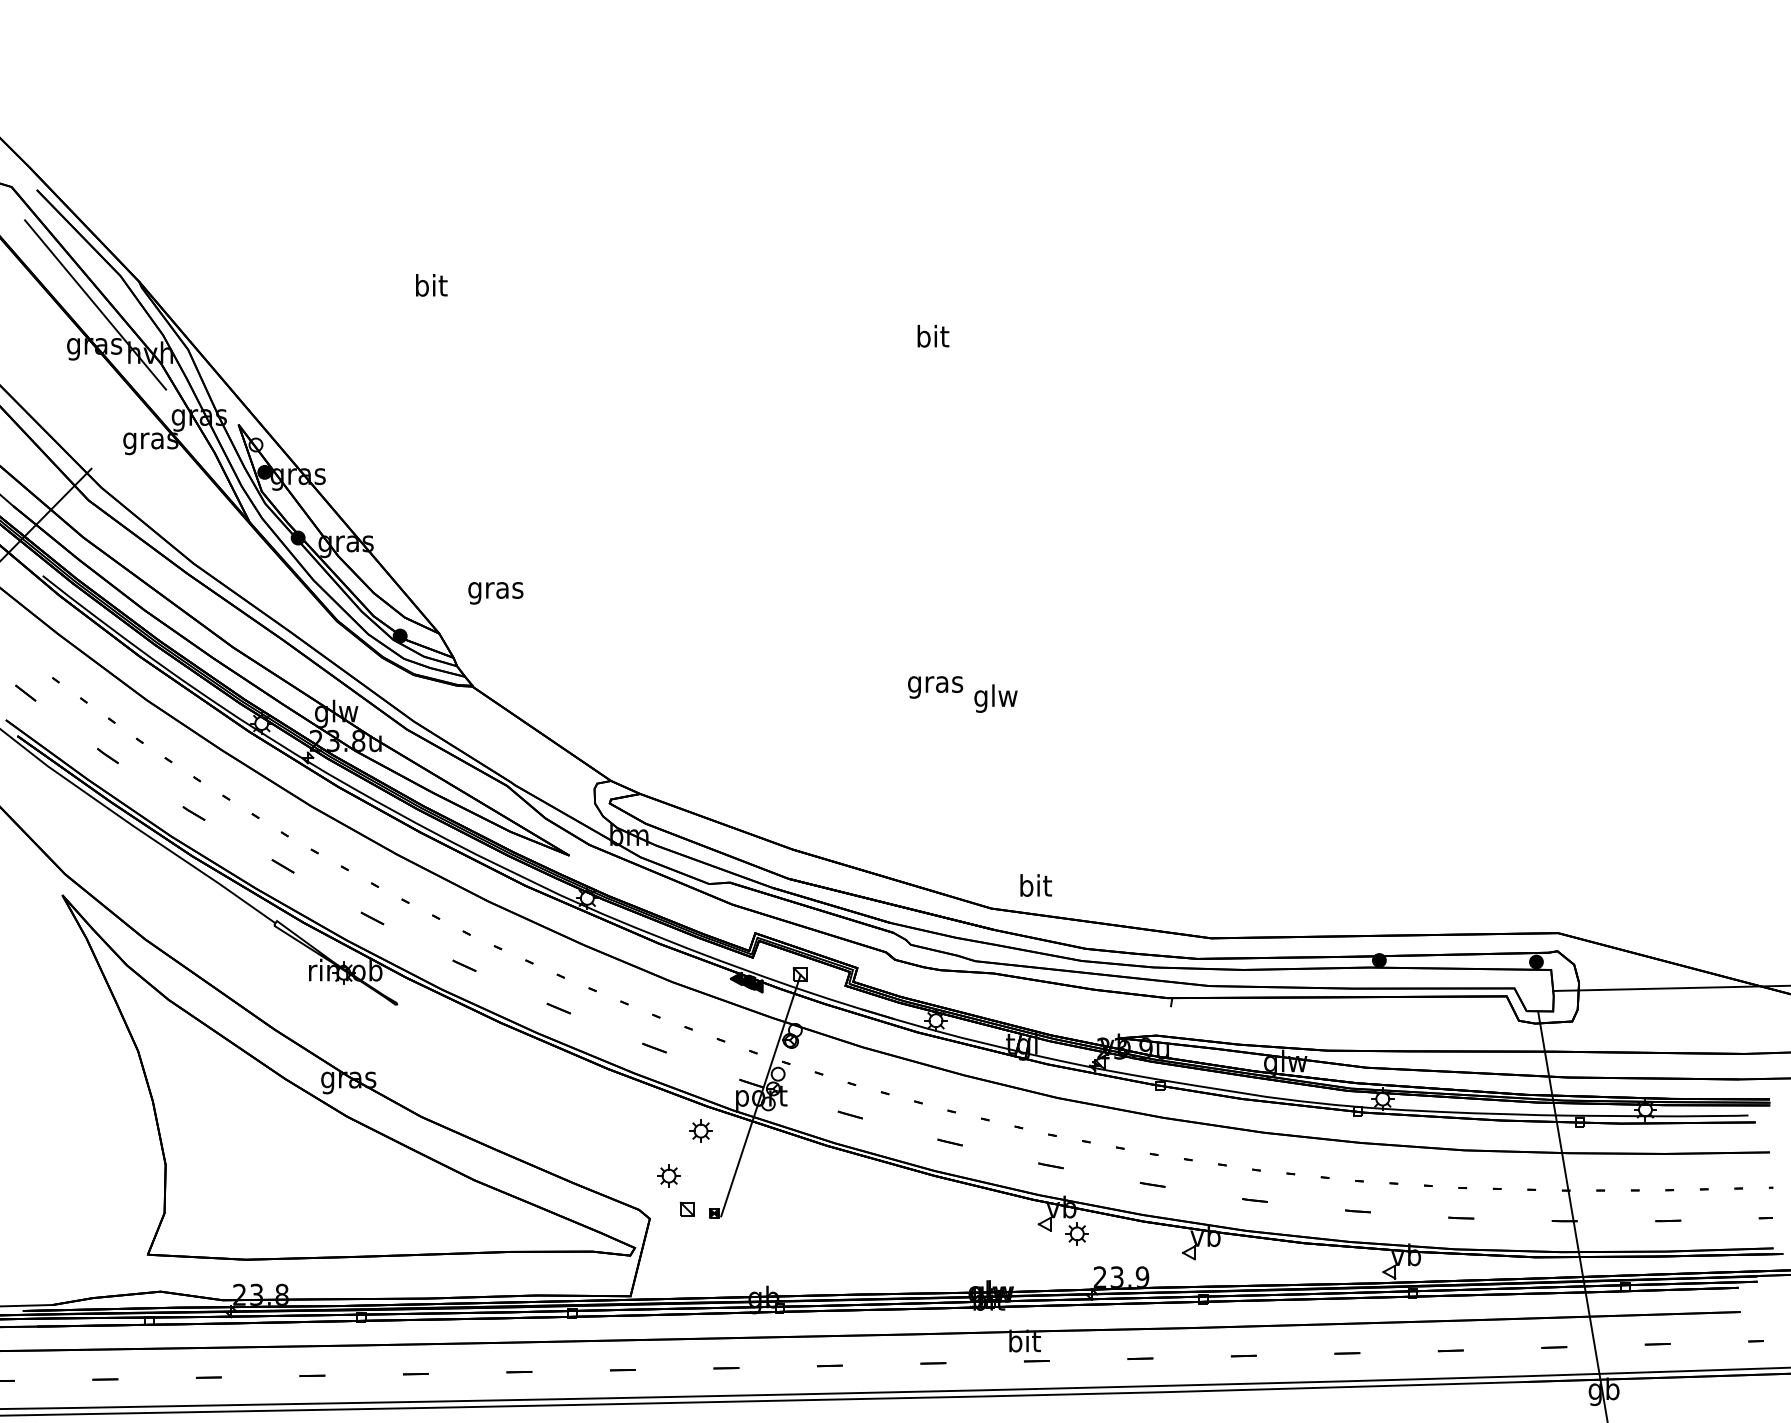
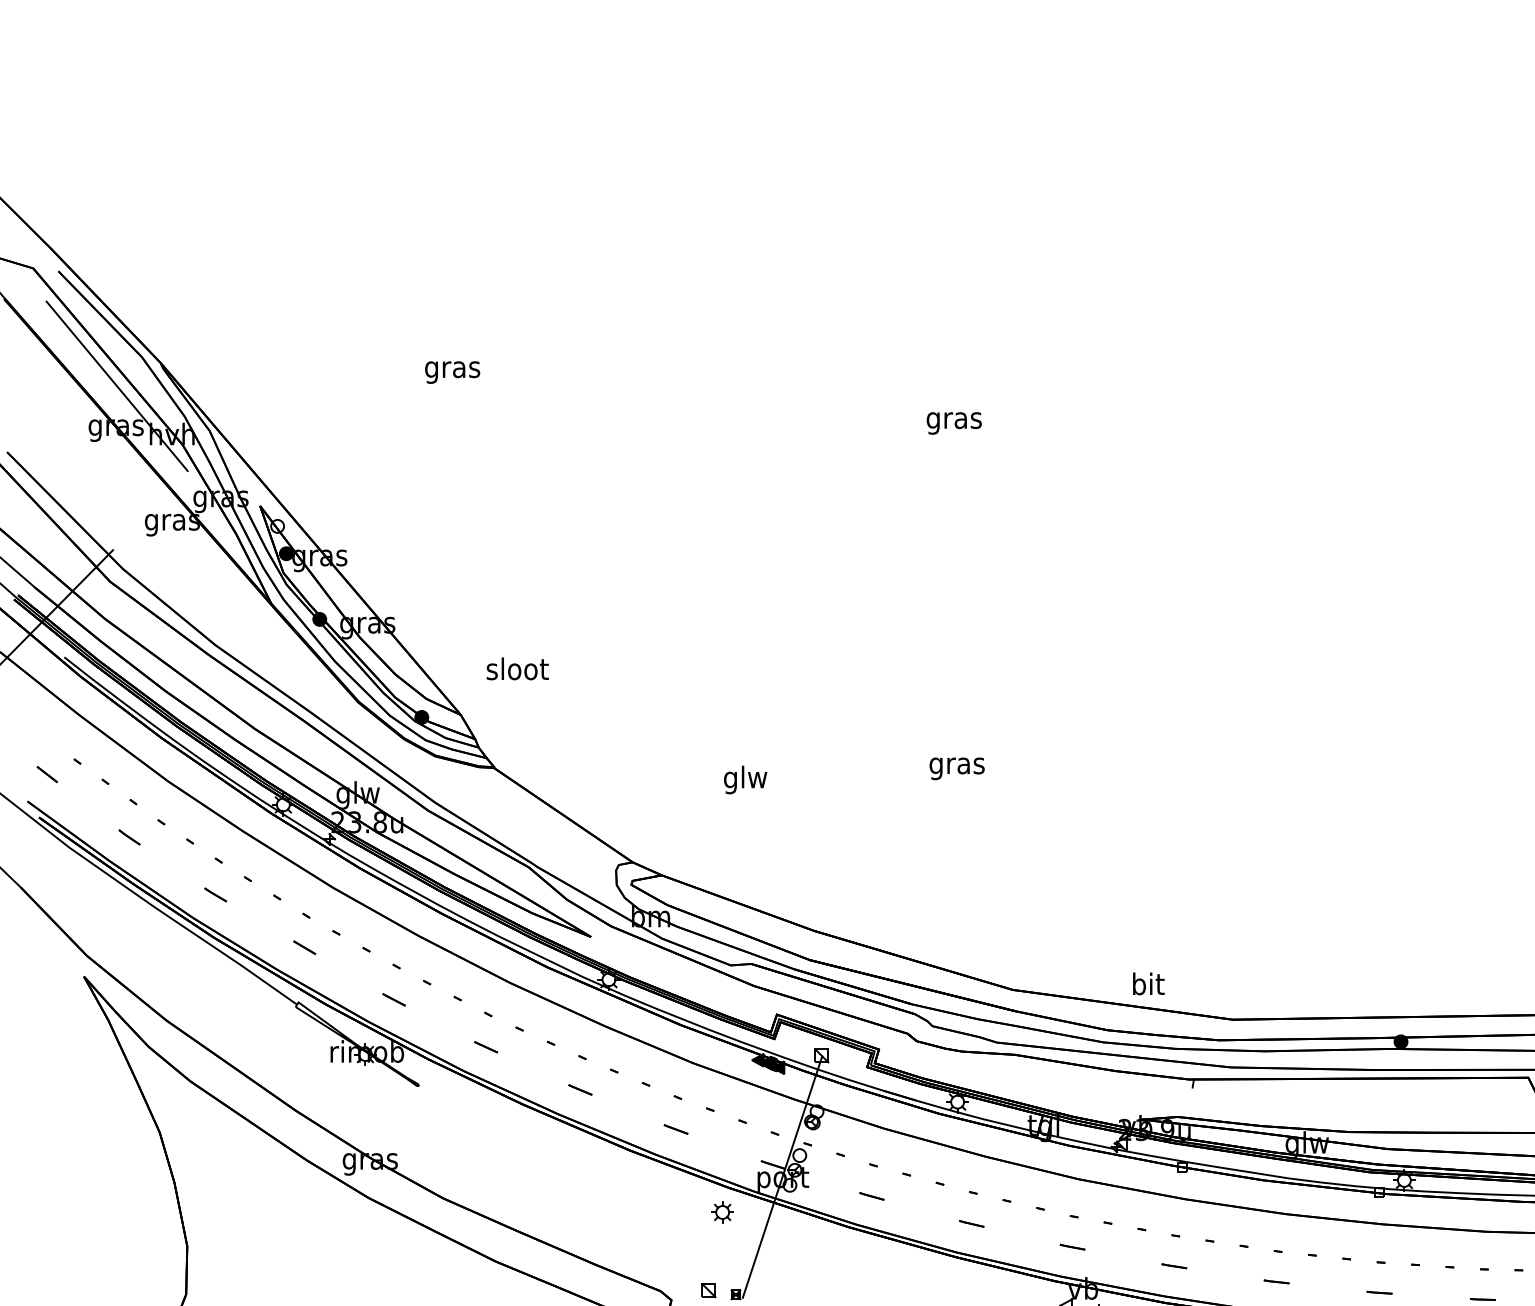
text: (430, 288) -> (452, 369), bit -> gras
text: (932, 338) -> (954, 419), bit -> gras
text: (496, 590) -> (518, 671), gras -> sloot
text: (995, 698) -> (745, 779), moved
text: (1036, 885) -> (1149, 983), moved
part: (668, 1175) -> (690, 1256), removed

